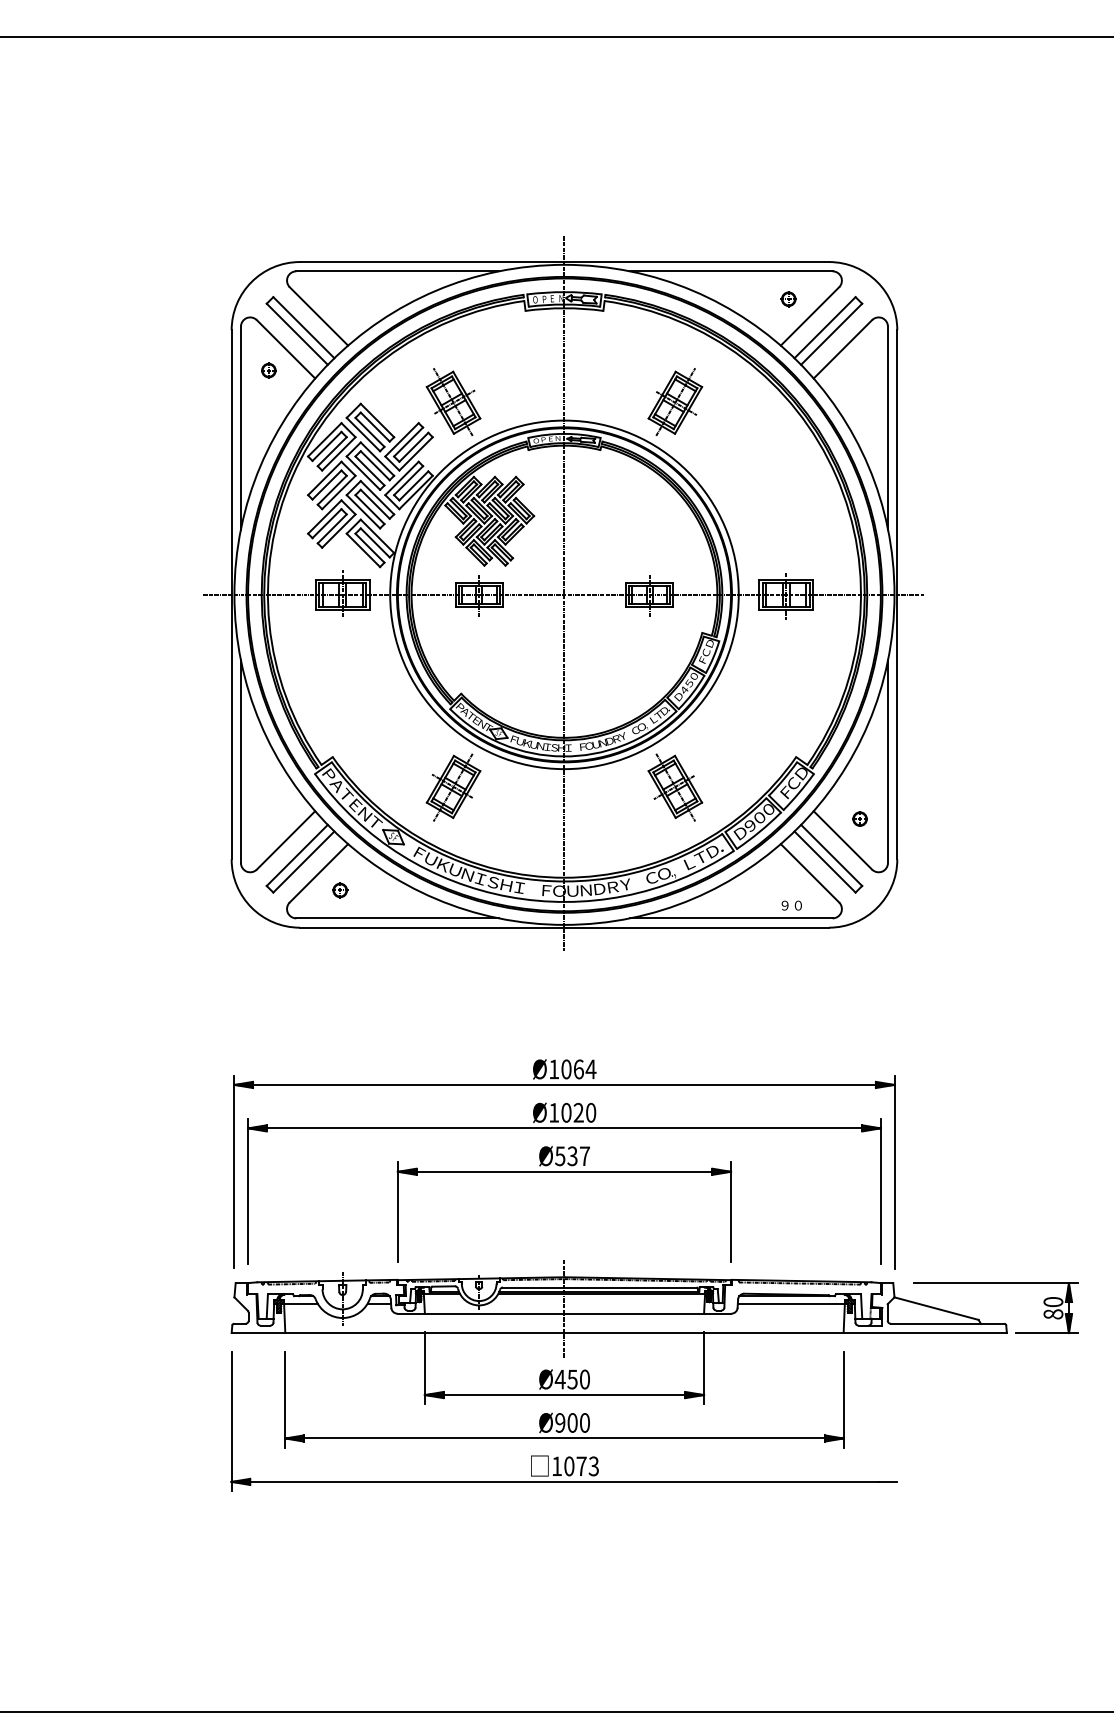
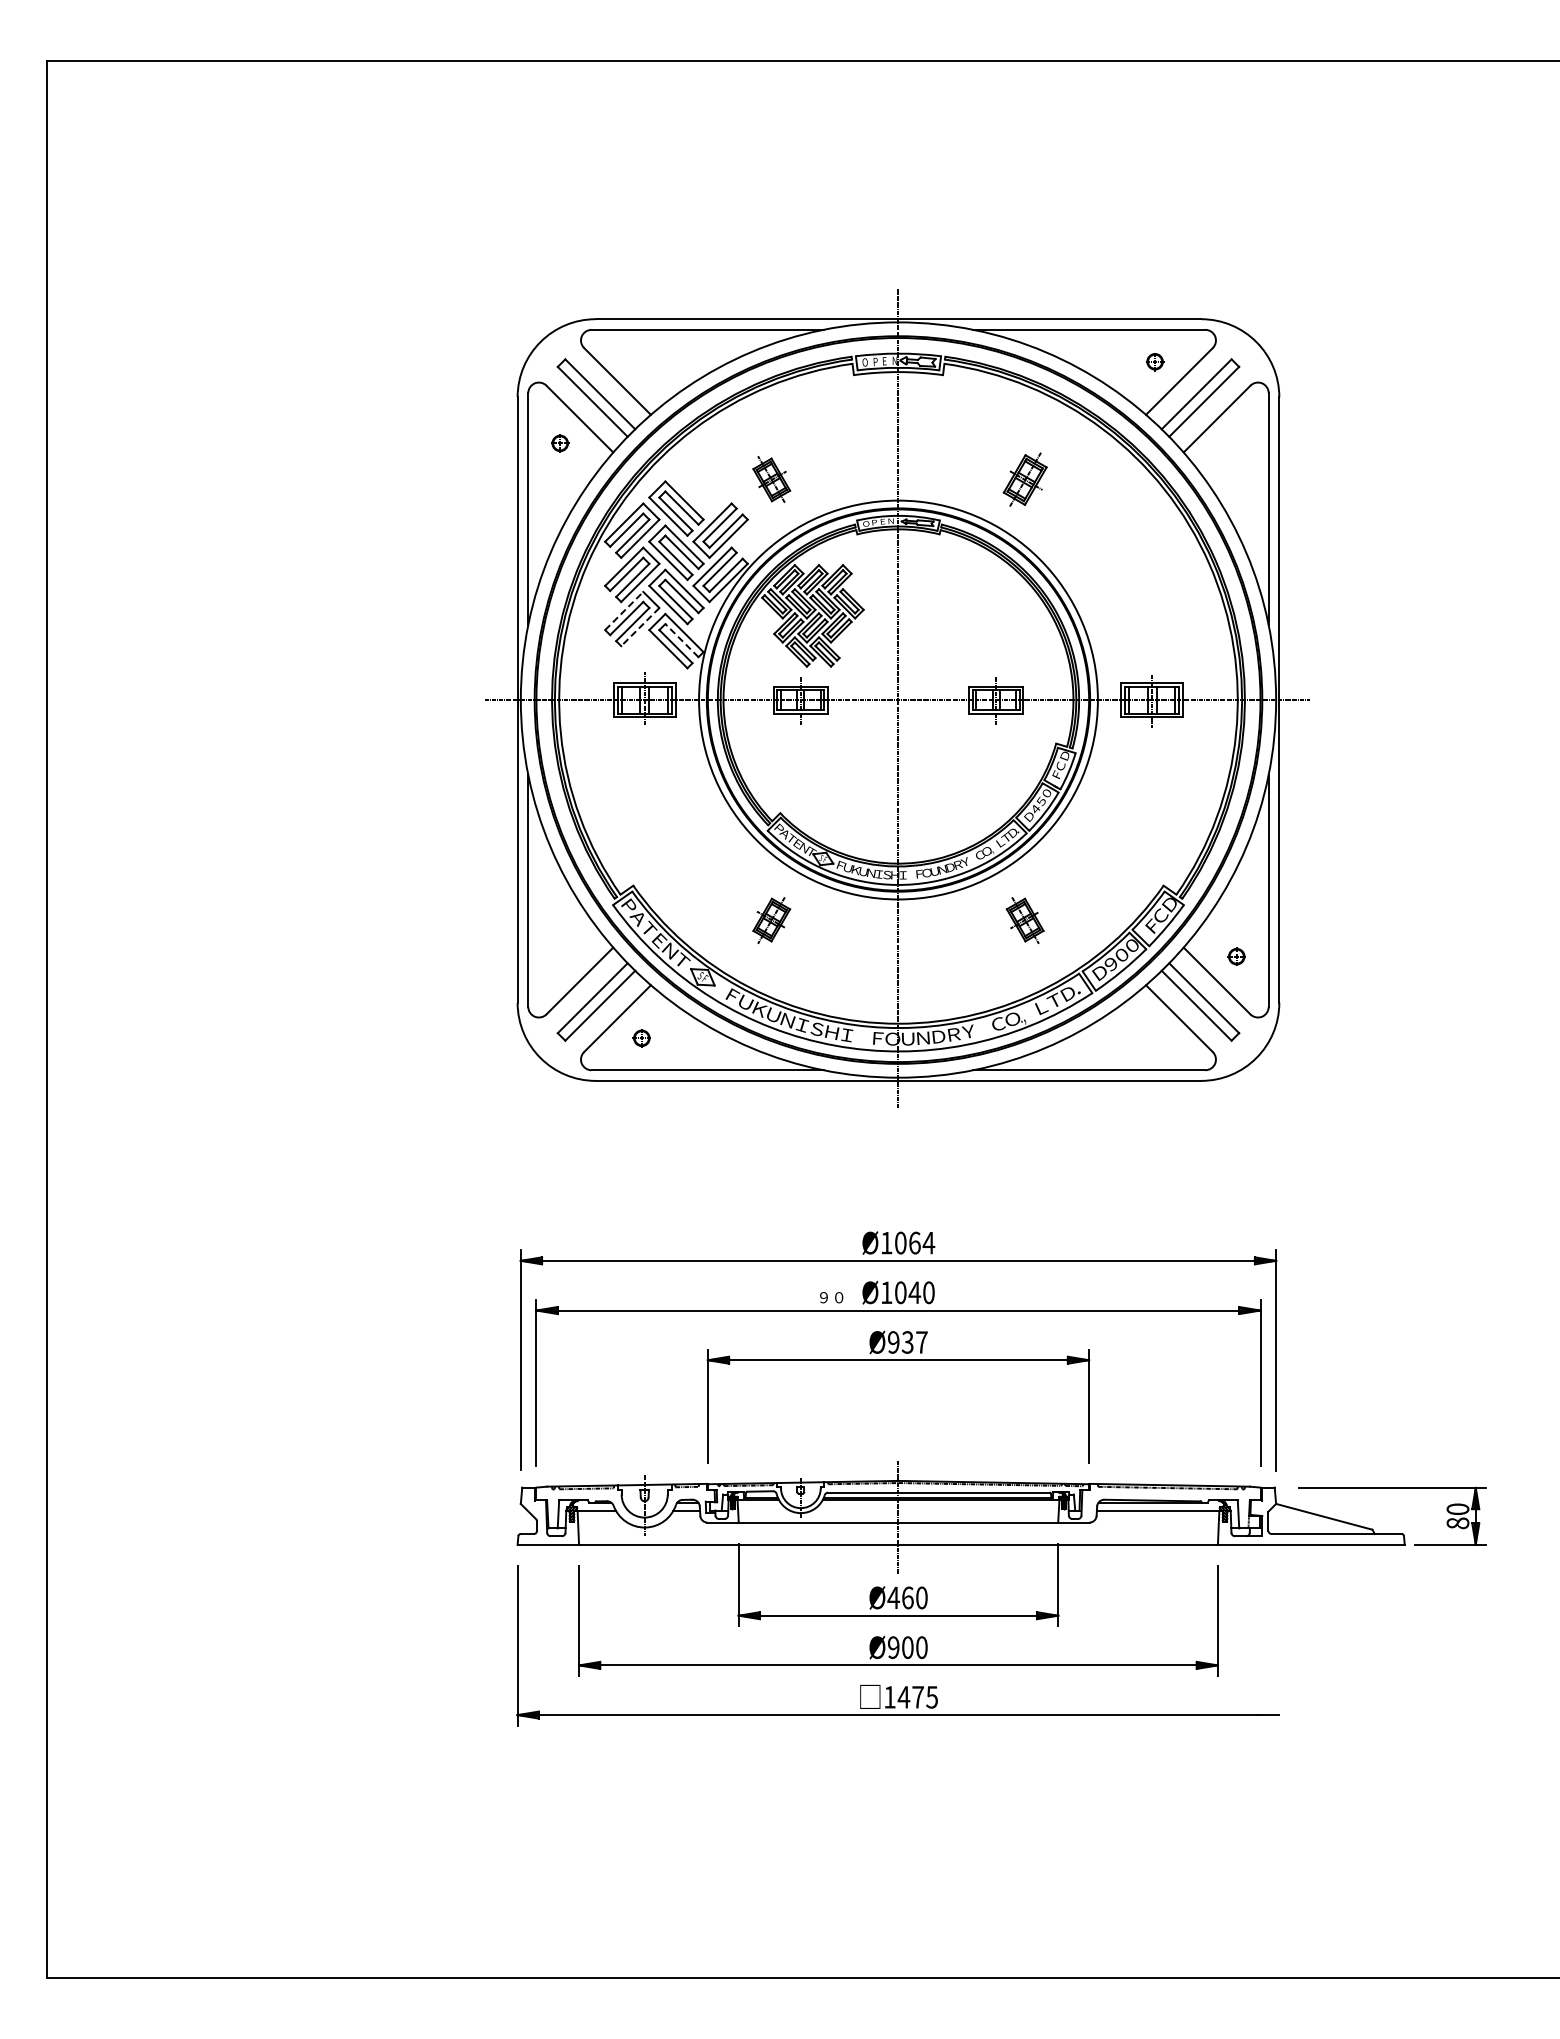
part: (453, 402) -> (771, 479), size x0.6
part: (674, 402) -> (1024, 479), size x0.7
line: (325, 517) -> (624, 611), solid -> dashed
line: (339, 531) -> (640, 627), solid -> dashed
line: (374, 542) -> (681, 640), solid -> dashed
part: (453, 787) -> (771, 920), size x0.6
part: (674, 787) -> (1024, 920), size x0.6
text: (791, 905) -> (831, 1297), moved
text: (578, 1112) -> (914, 1292), Ø1020 -> Ø1040
text: (560, 1156) -> (893, 1342), Ø537 -> Ø937
text: (572, 1379) -> (907, 1597), Ø450 -> Ø460
text: (581, 1466) -> (917, 1697), 1073 -> 1475

